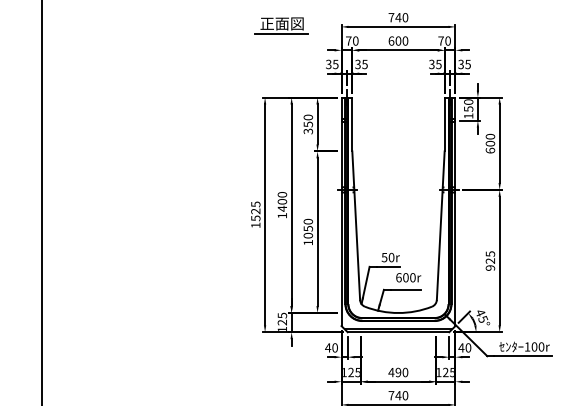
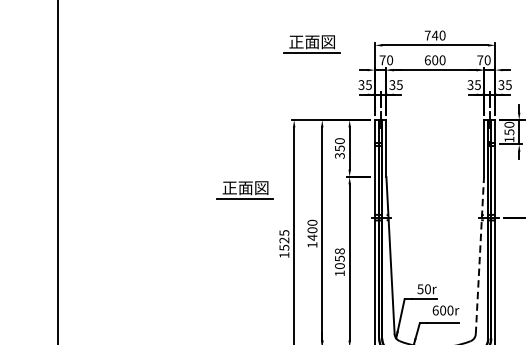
part: (218, 163) -> (244, 189), added
text: (308, 221) -> (340, 251), 1050 -> 1058
line: (440, 225) -> (479, 255), solid -> dashed

